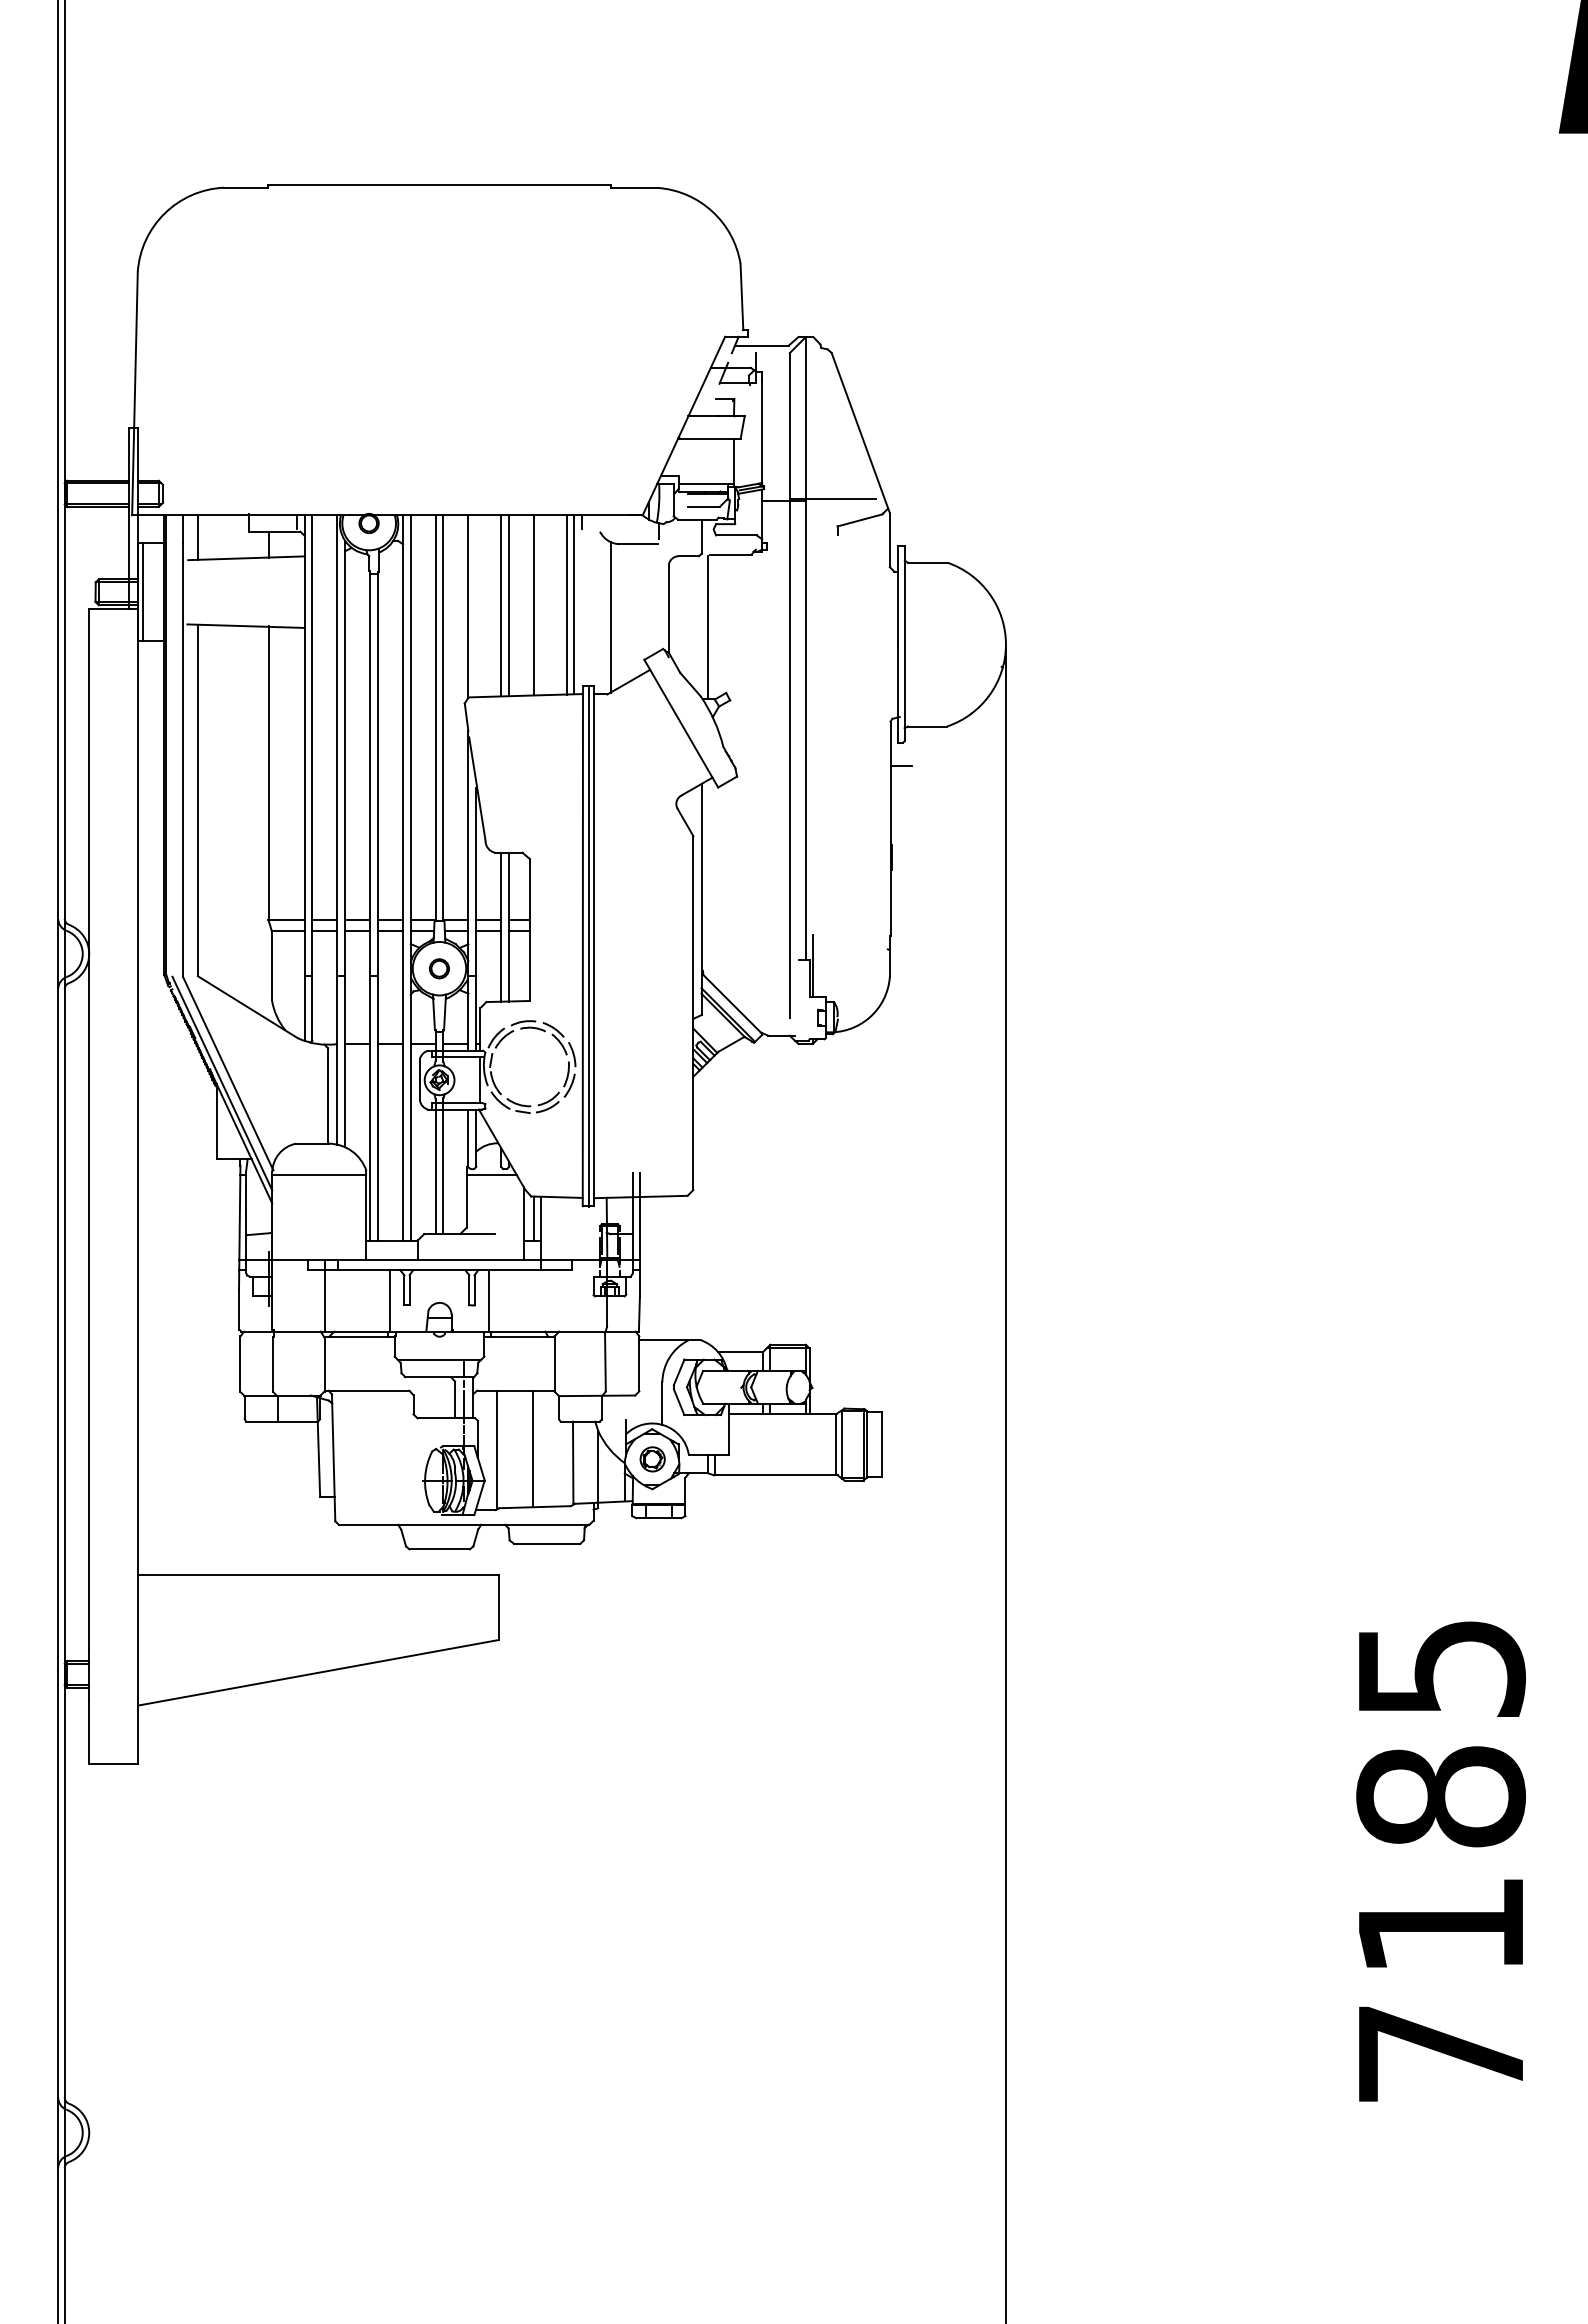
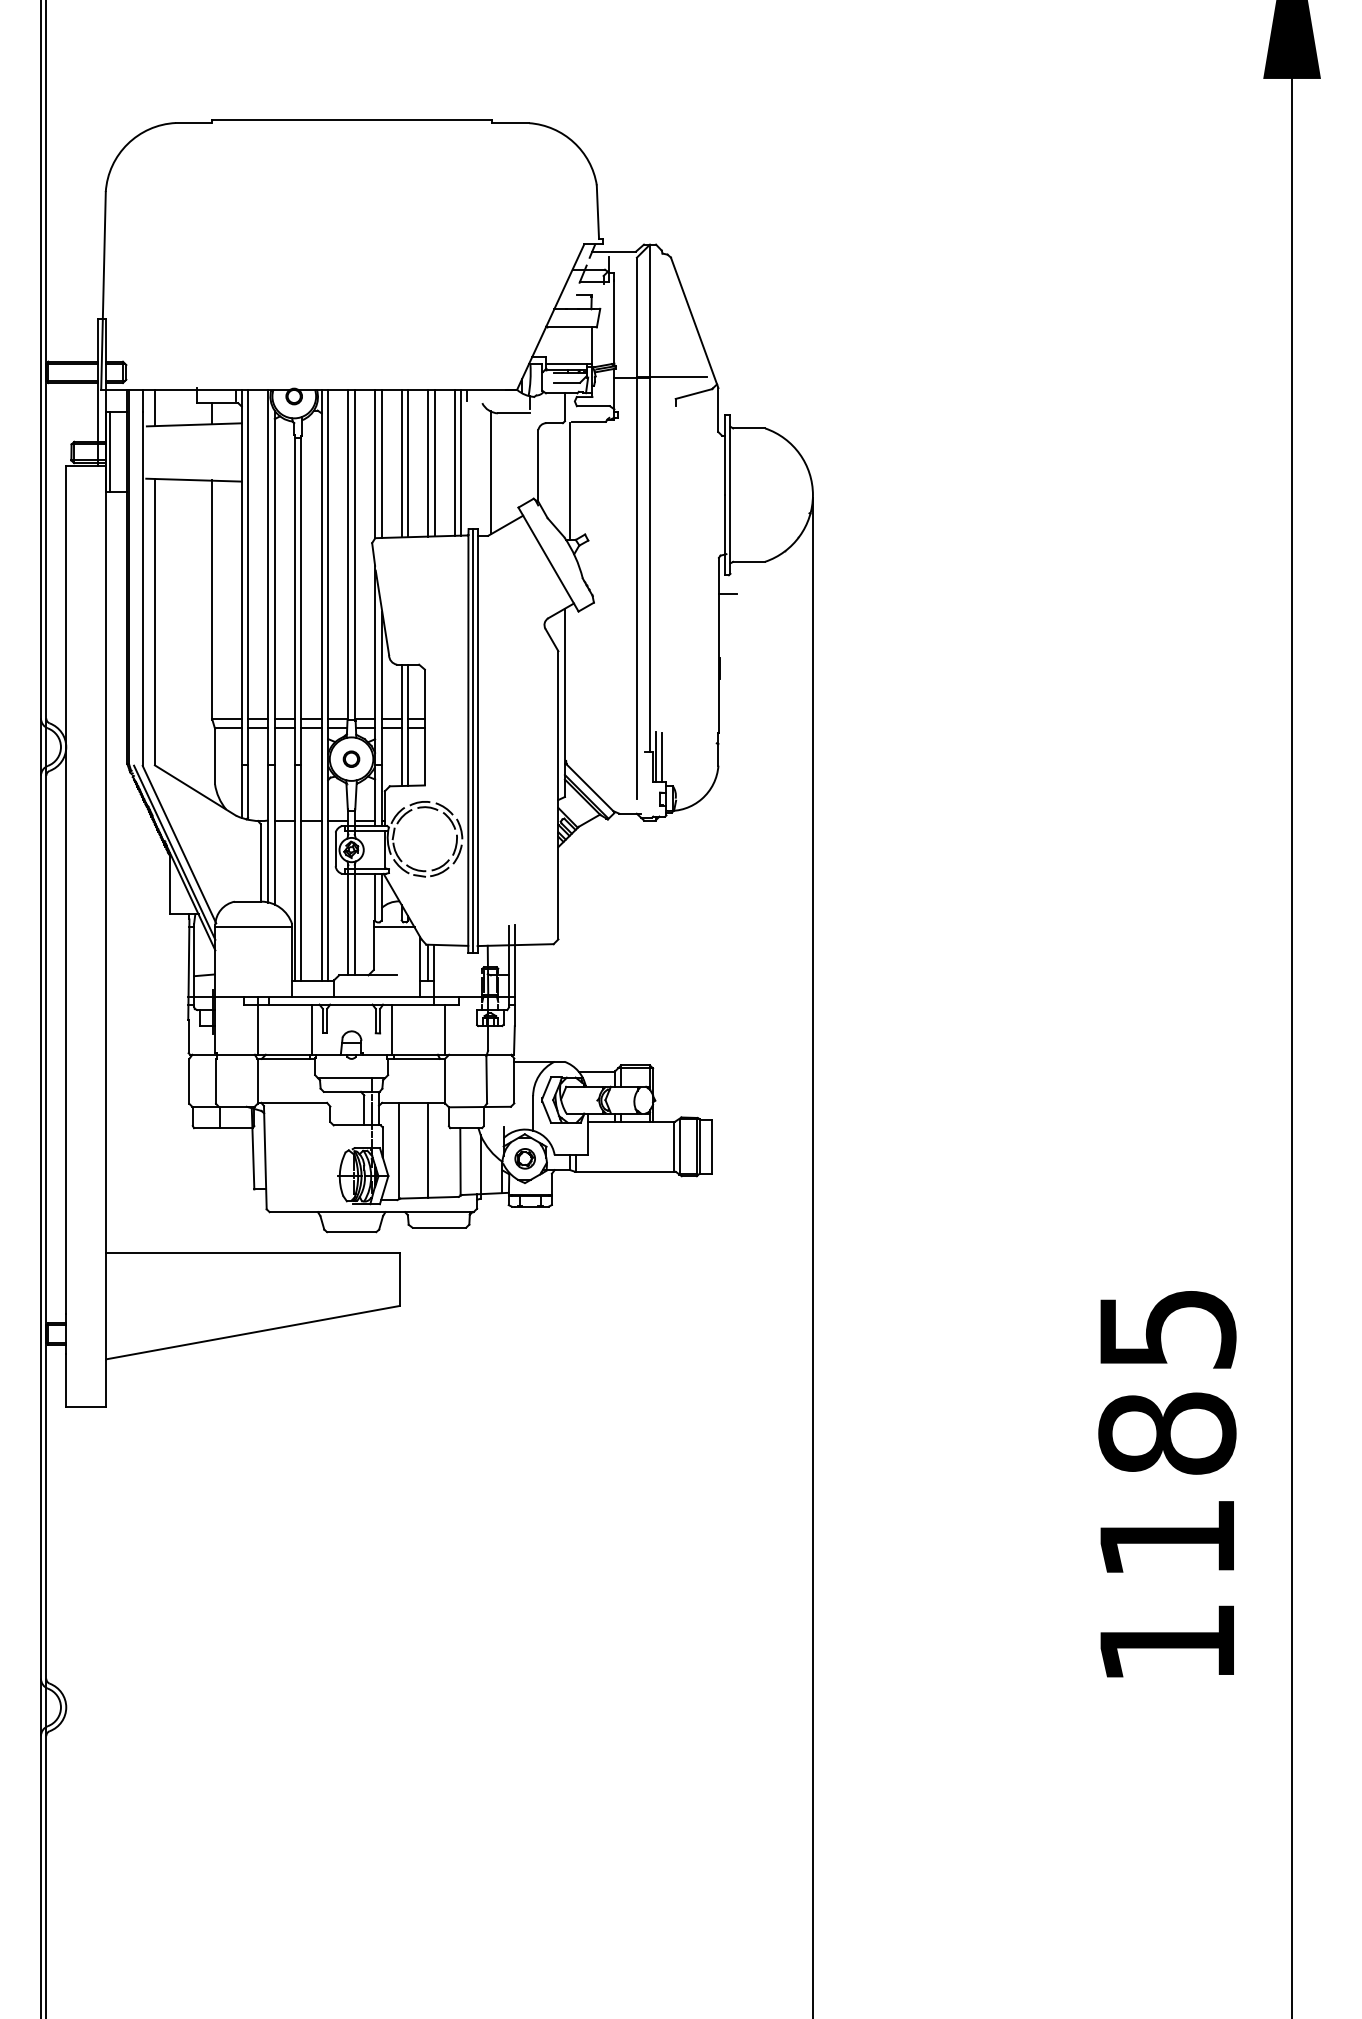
line: (541, 604) -> (434, 462), added
line: (476, 605) -> (381, 463), added
line: (821, 965) -> (662, 756), added
line: (554, 1300) -> (445, 1029), added
text: (1439, 2053) -> (1166, 1642), 7185 -> 1185

